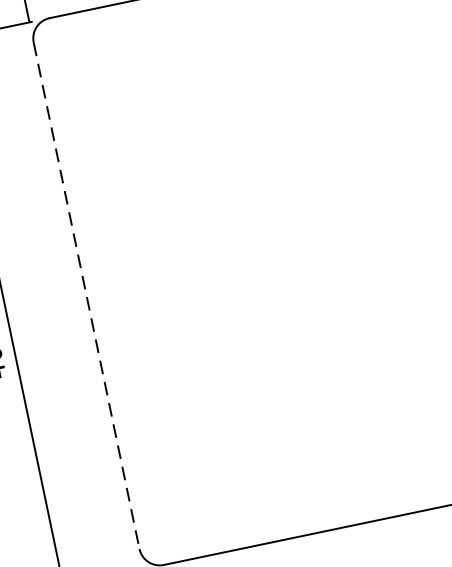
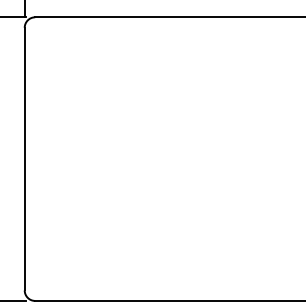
line: (86, 296) -> (24, 159), dashed -> solid

